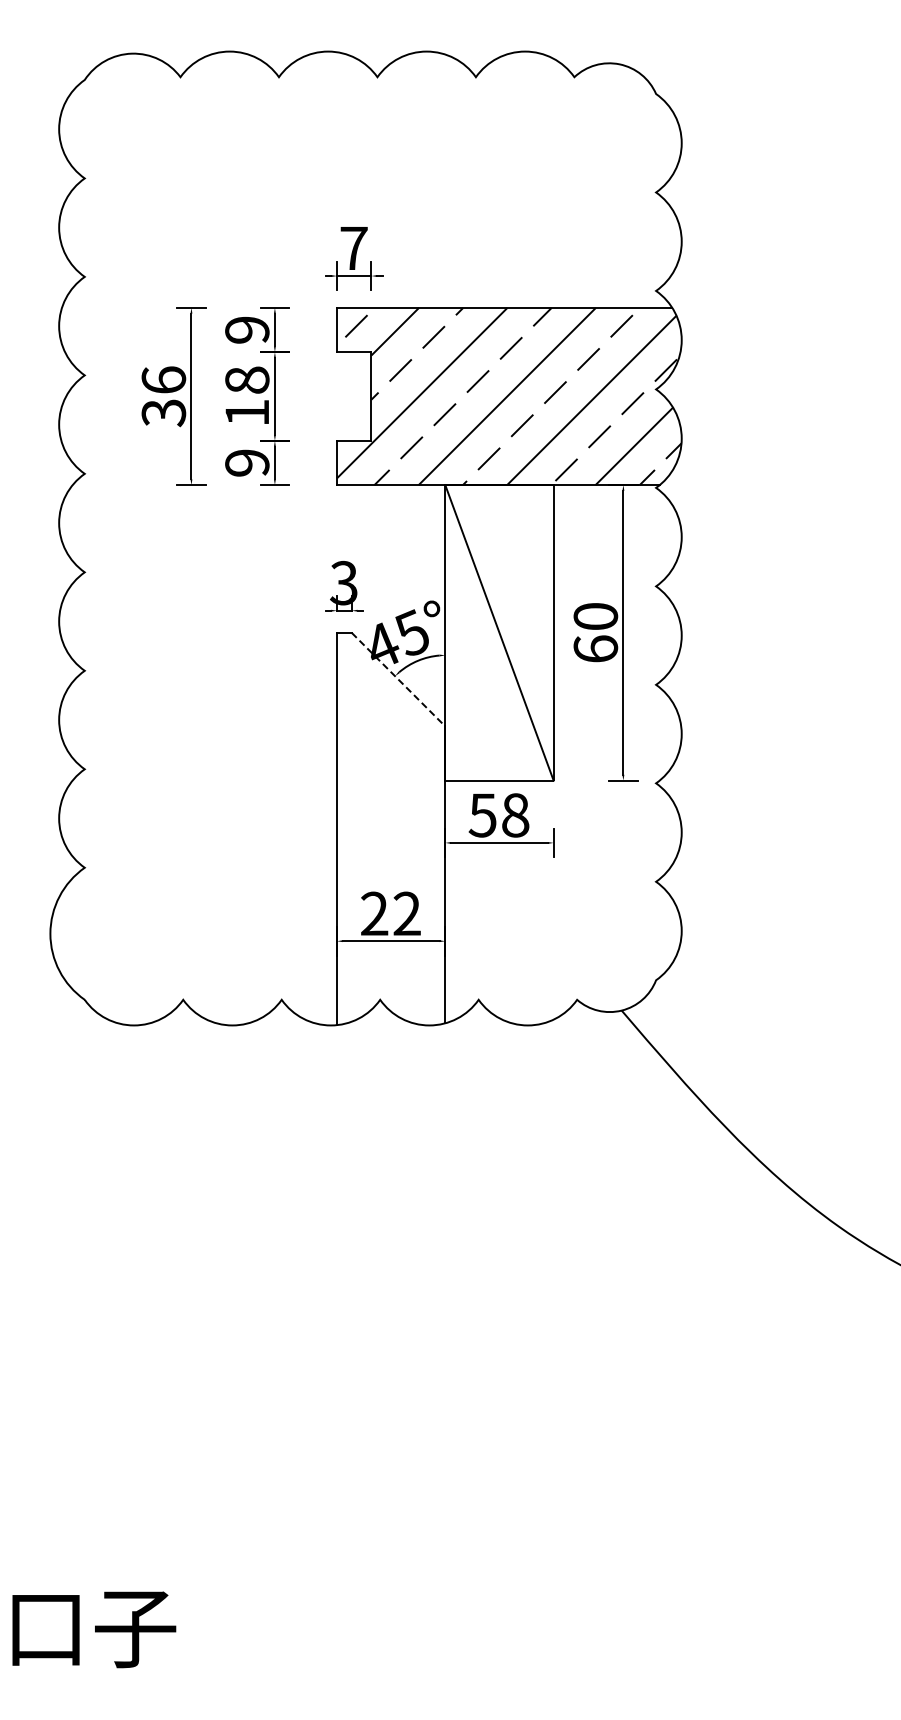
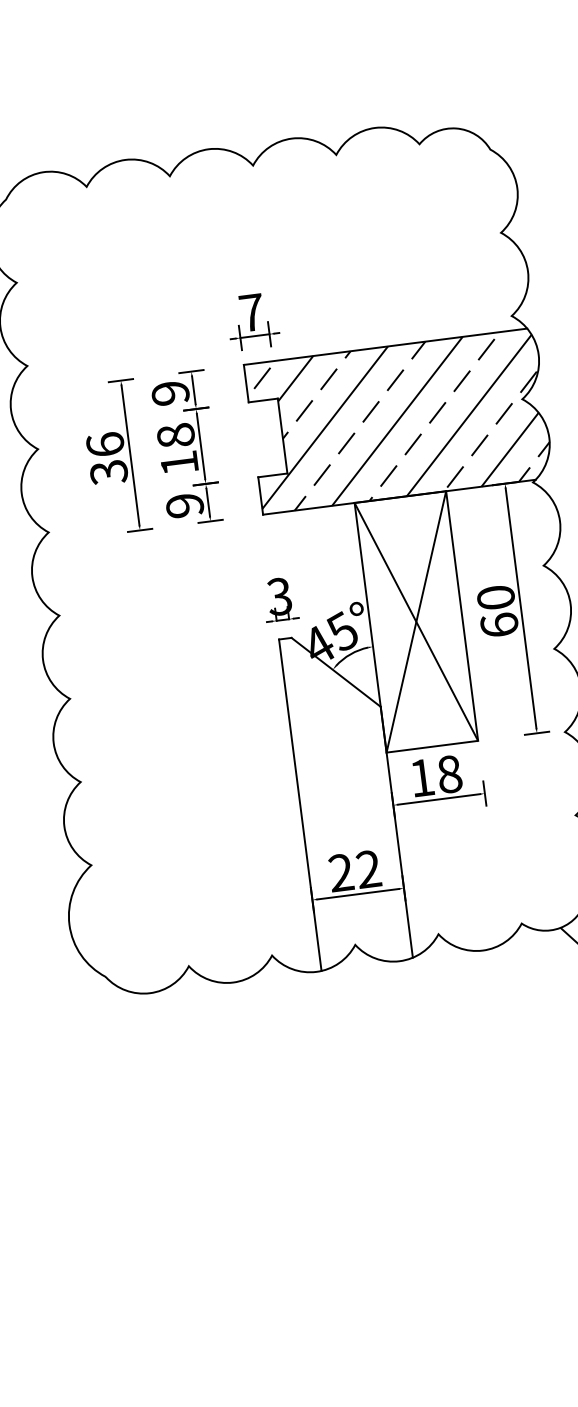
line: (499, 632) -> (416, 621), added
line: (398, 680) -> (336, 673), dashed -> solid
text: (482, 815) -> (421, 778), 58 -> 18

